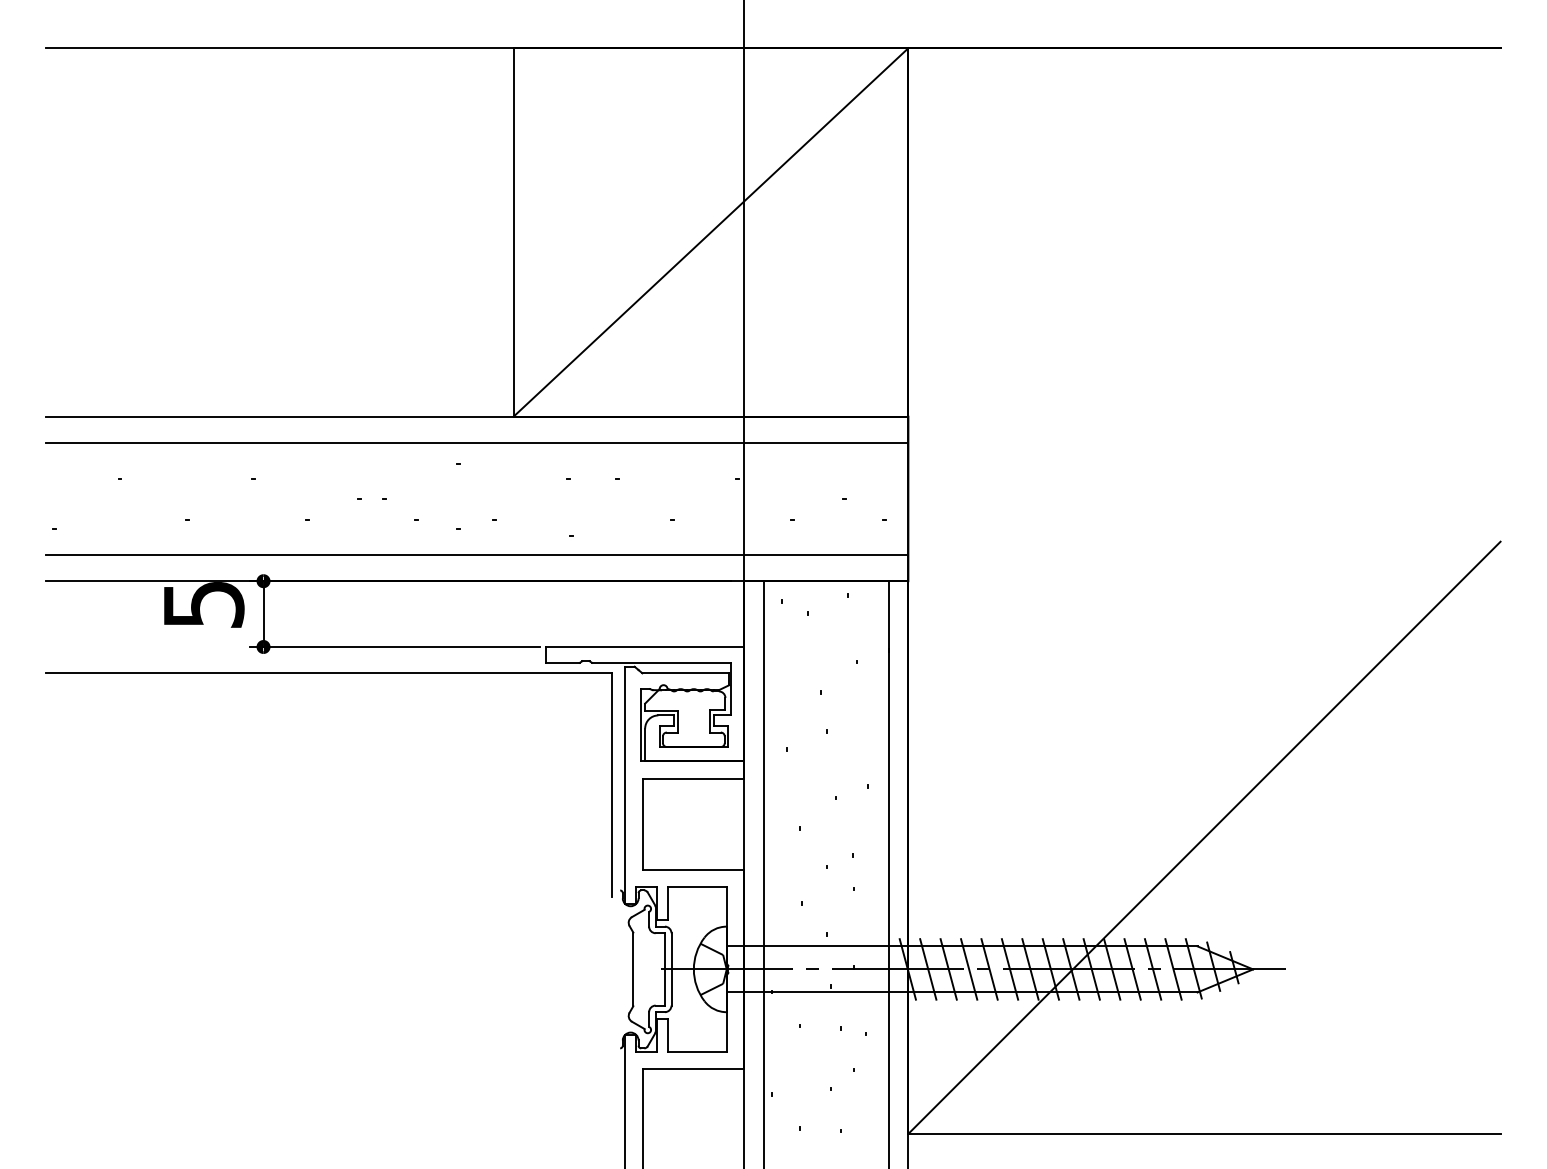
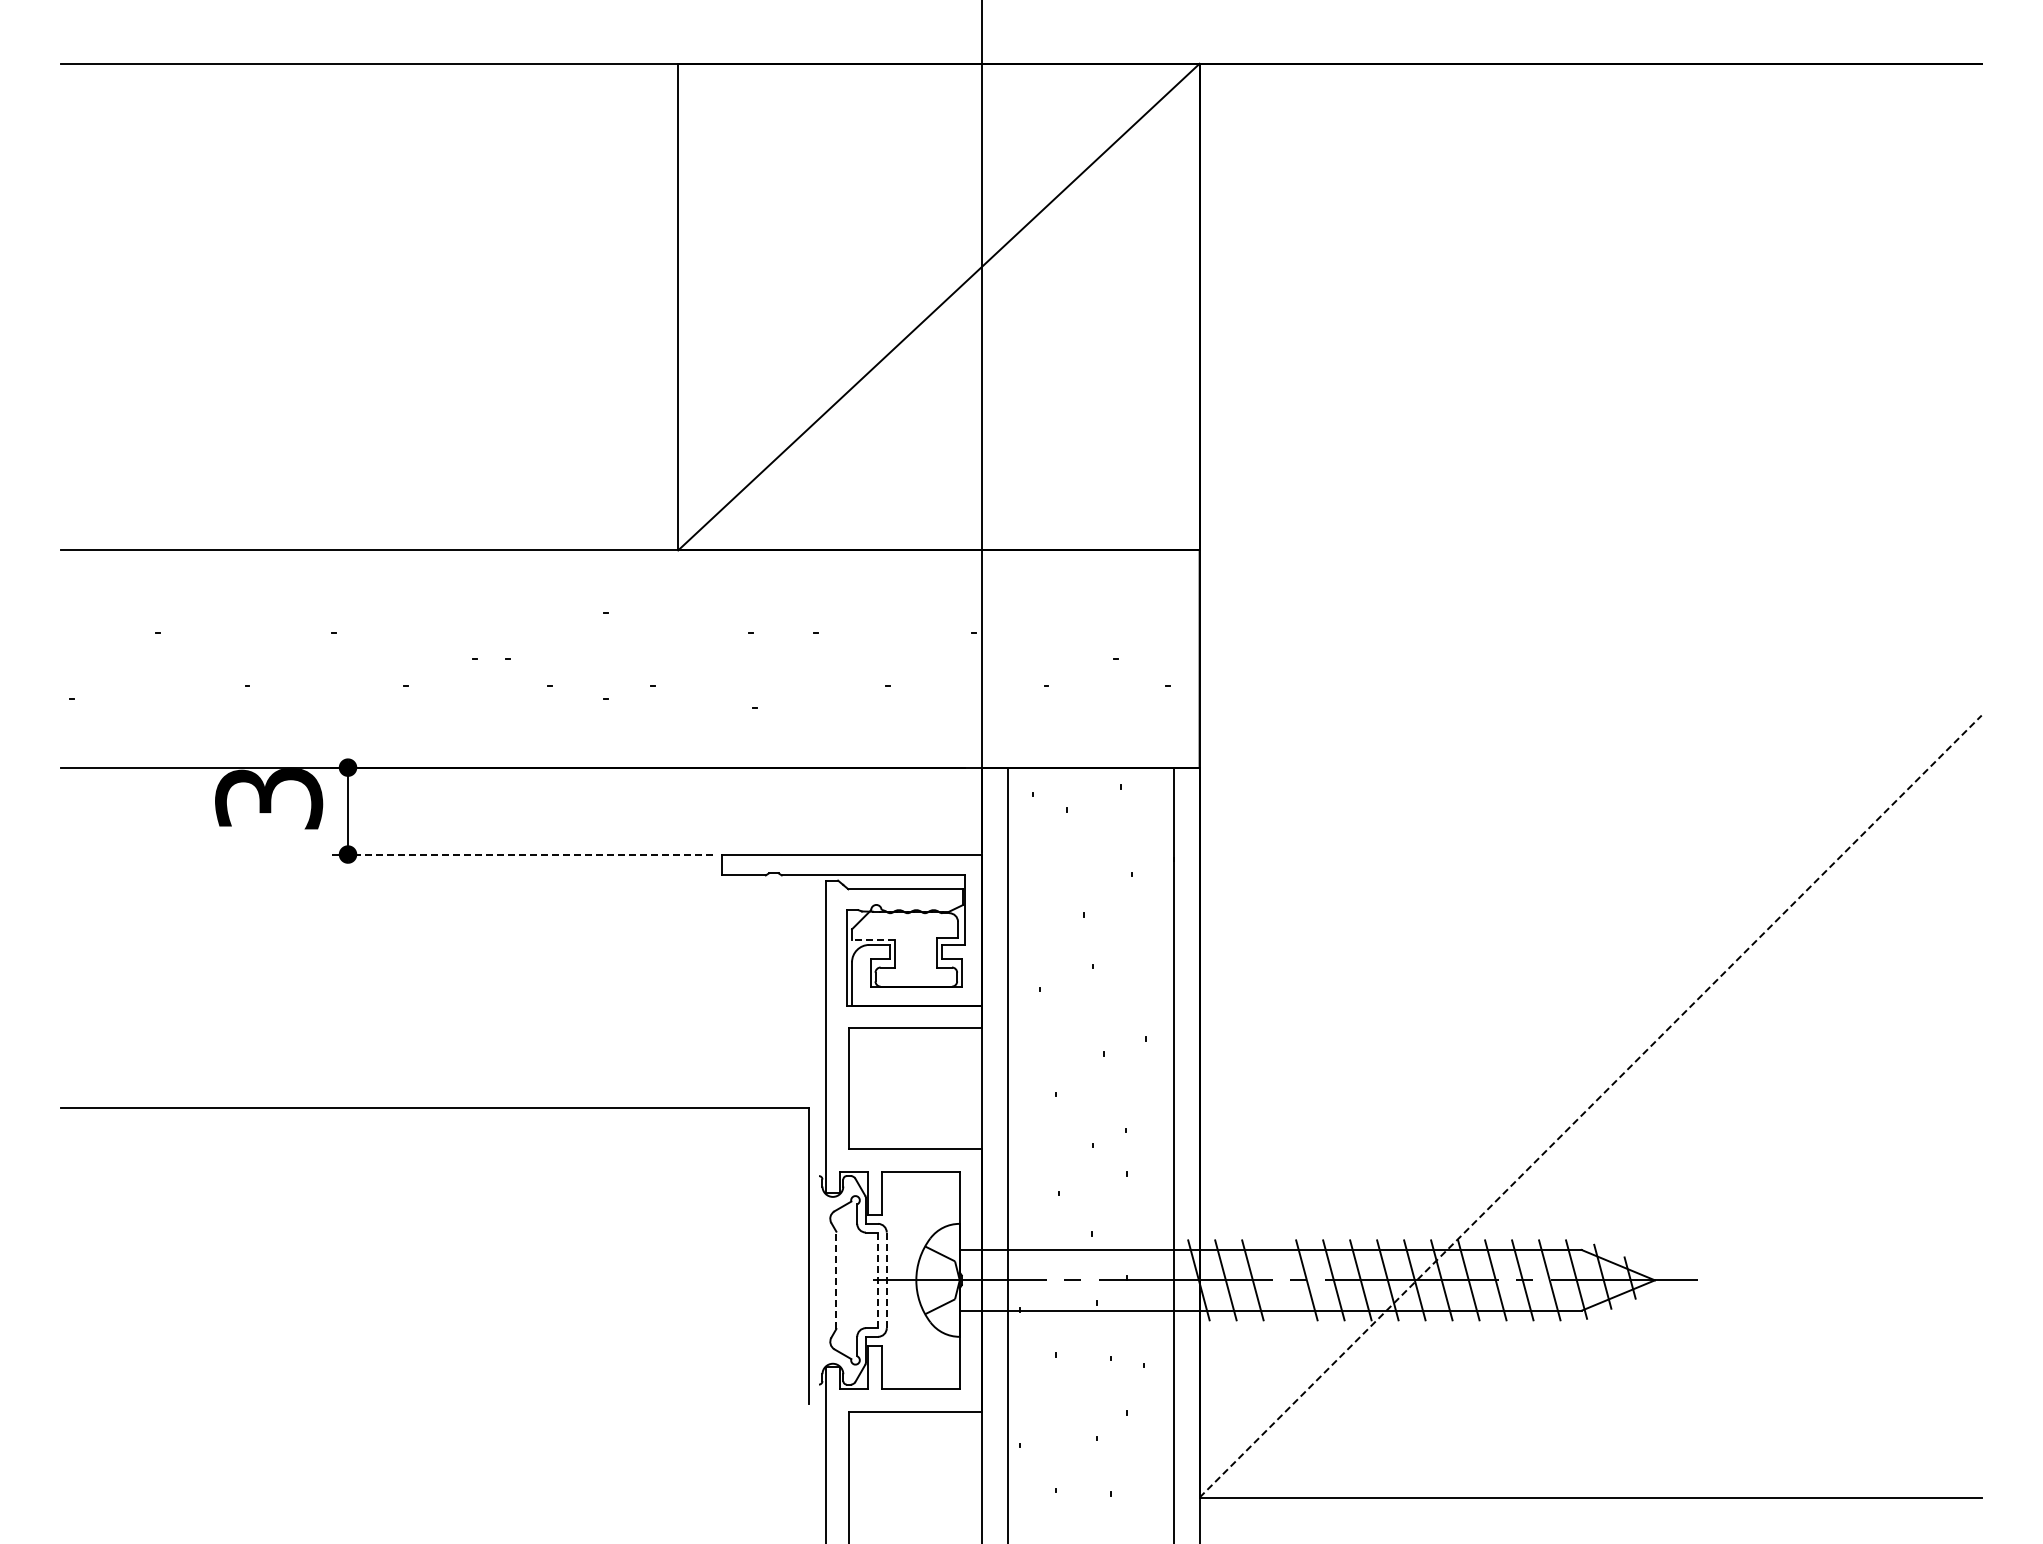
line: (477, 443) -> (630, 585), removed
line: (477, 554) -> (630, 732), removed
text: (203, 605) -> (268, 799), 5 -> 3
line: (394, 646) -> (521, 854), solid -> dashed
part: (329, 673) -> (434, 1108), moved
line: (661, 711) -> (873, 939), solid -> dashed
line: (1205, 837) -> (1591, 1106), solid -> dashed
line: (633, 969) -> (836, 1280), solid -> dashed
line: (665, 969) -> (878, 1280), solid -> dashed
line: (671, 969) -> (886, 1280), solid -> dashed
line: (968, 969) -> (1279, 1280), removed

